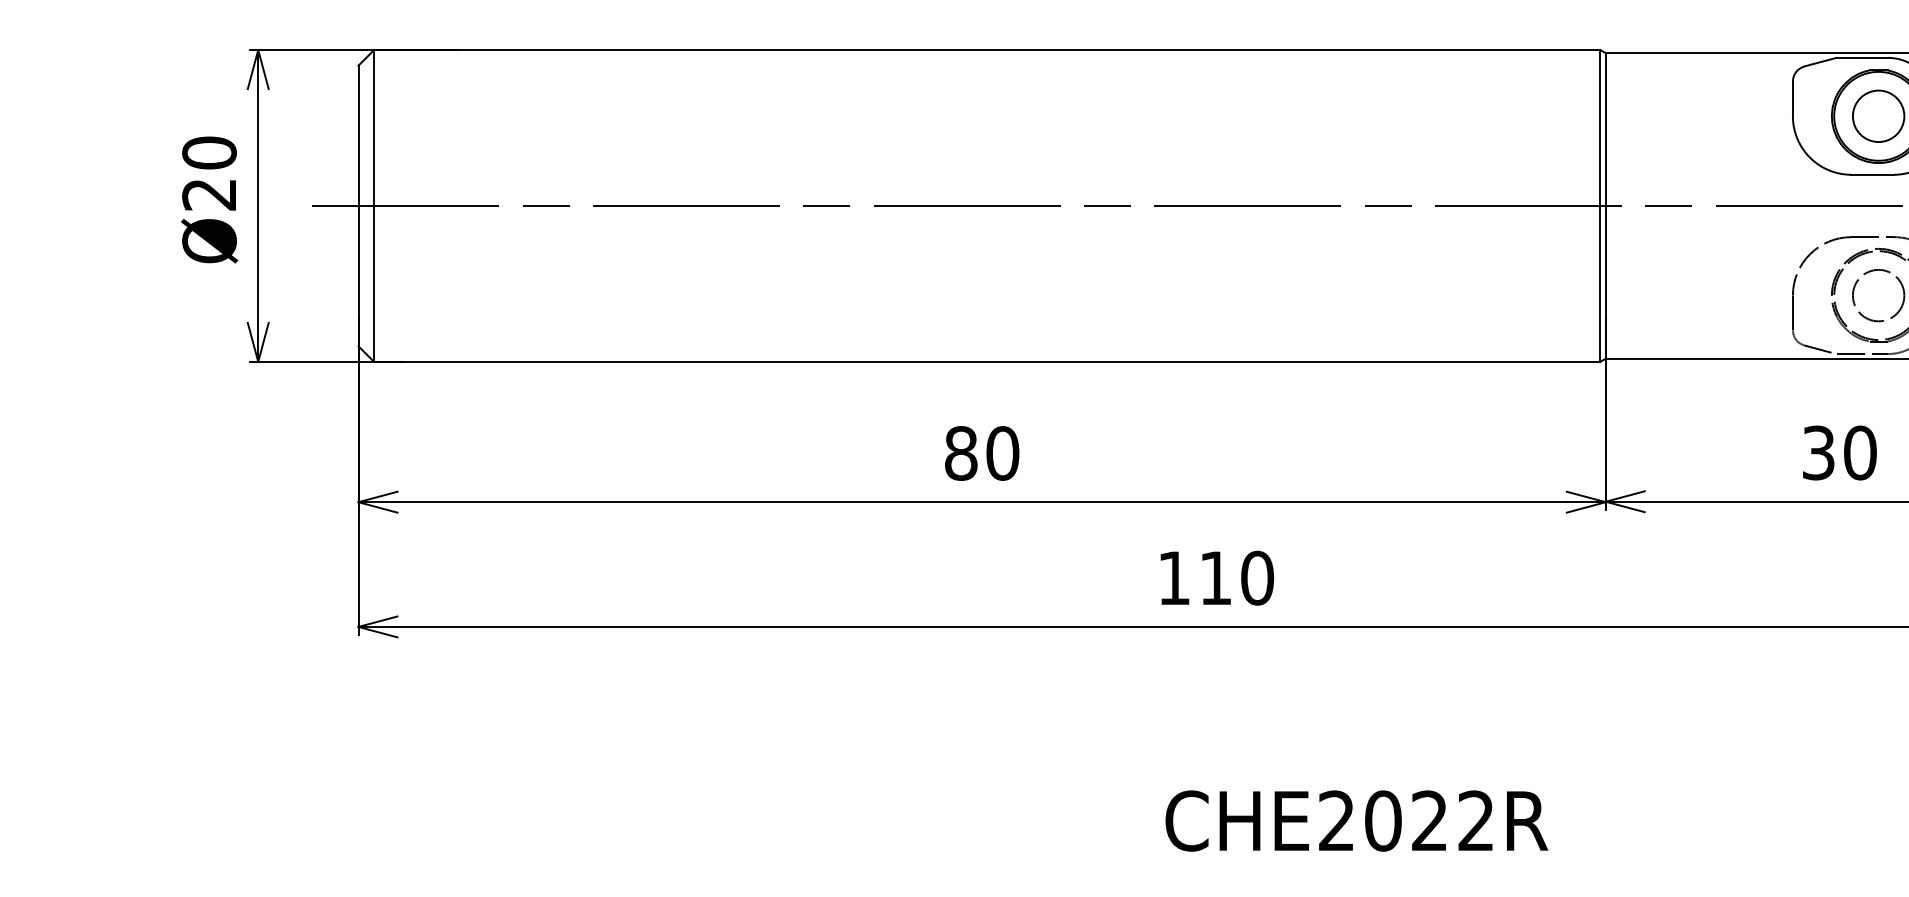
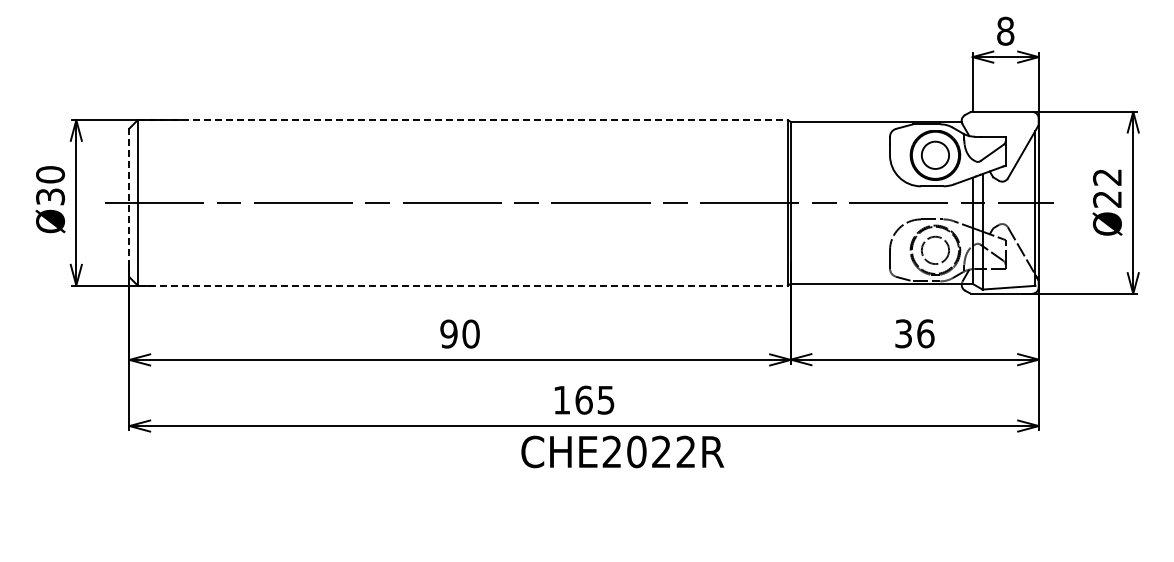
line: (988, 50) -> (463, 120), solid -> dashed
text: (209, 193) -> (50, 196), Ø20 -> Ø30
line: (358, 207) -> (129, 203), solid -> dashed
line: (988, 361) -> (463, 285), solid -> dashed
text: (960, 452) -> (448, 333), 80 -> 90
text: (1859, 452) -> (925, 333), 30 -> 36
text: (1235, 576) -> (594, 399), 110 -> 165
text: (1356, 820) -> (622, 451), moved

